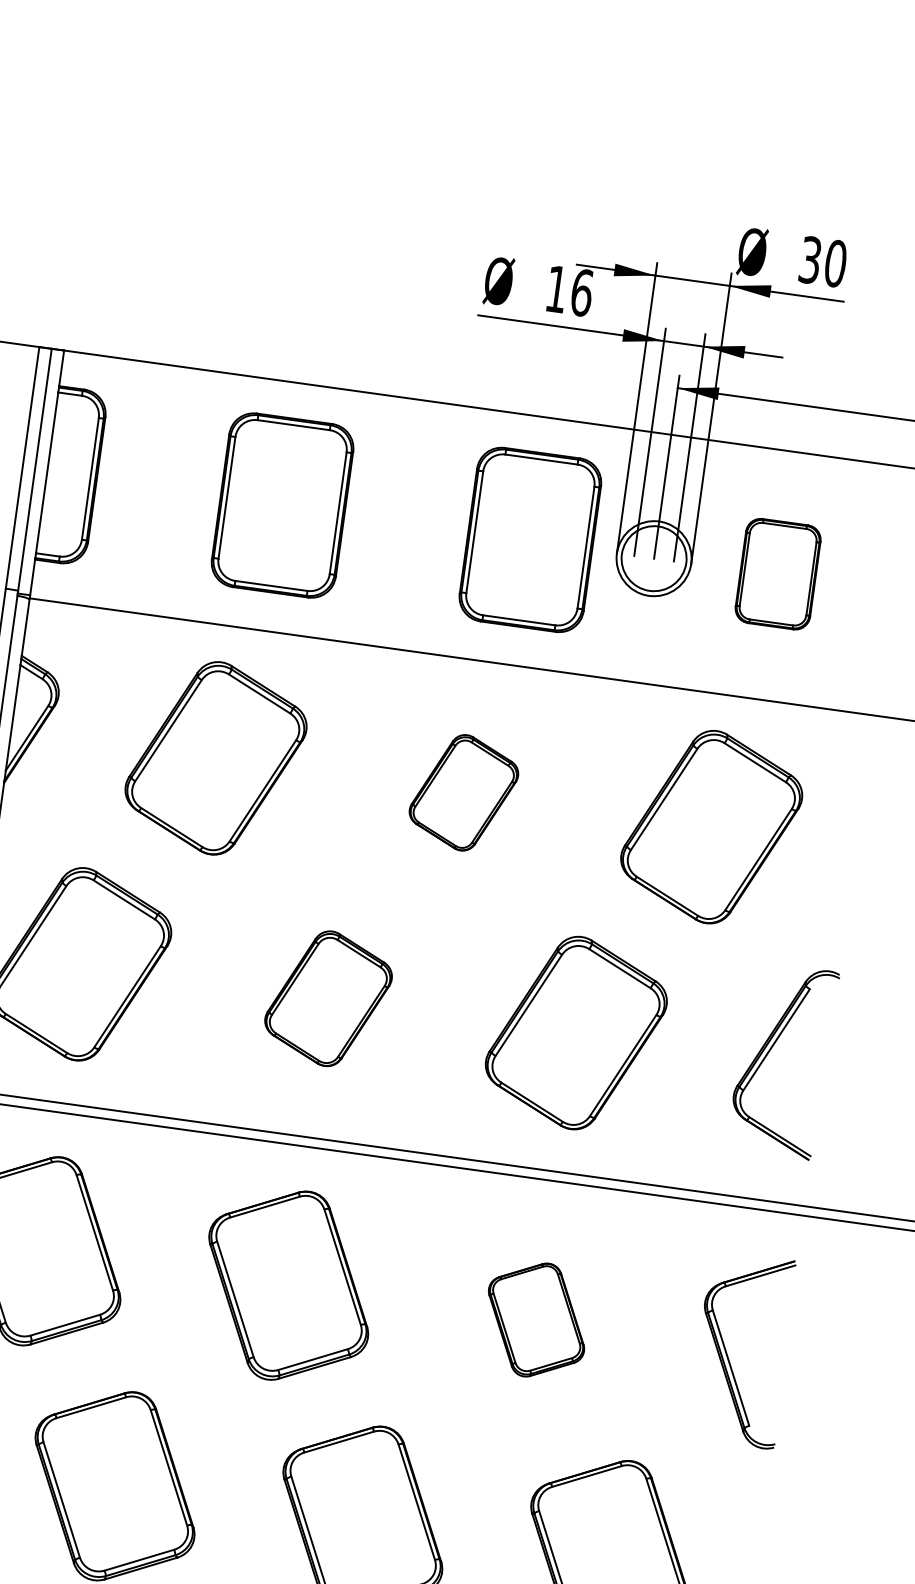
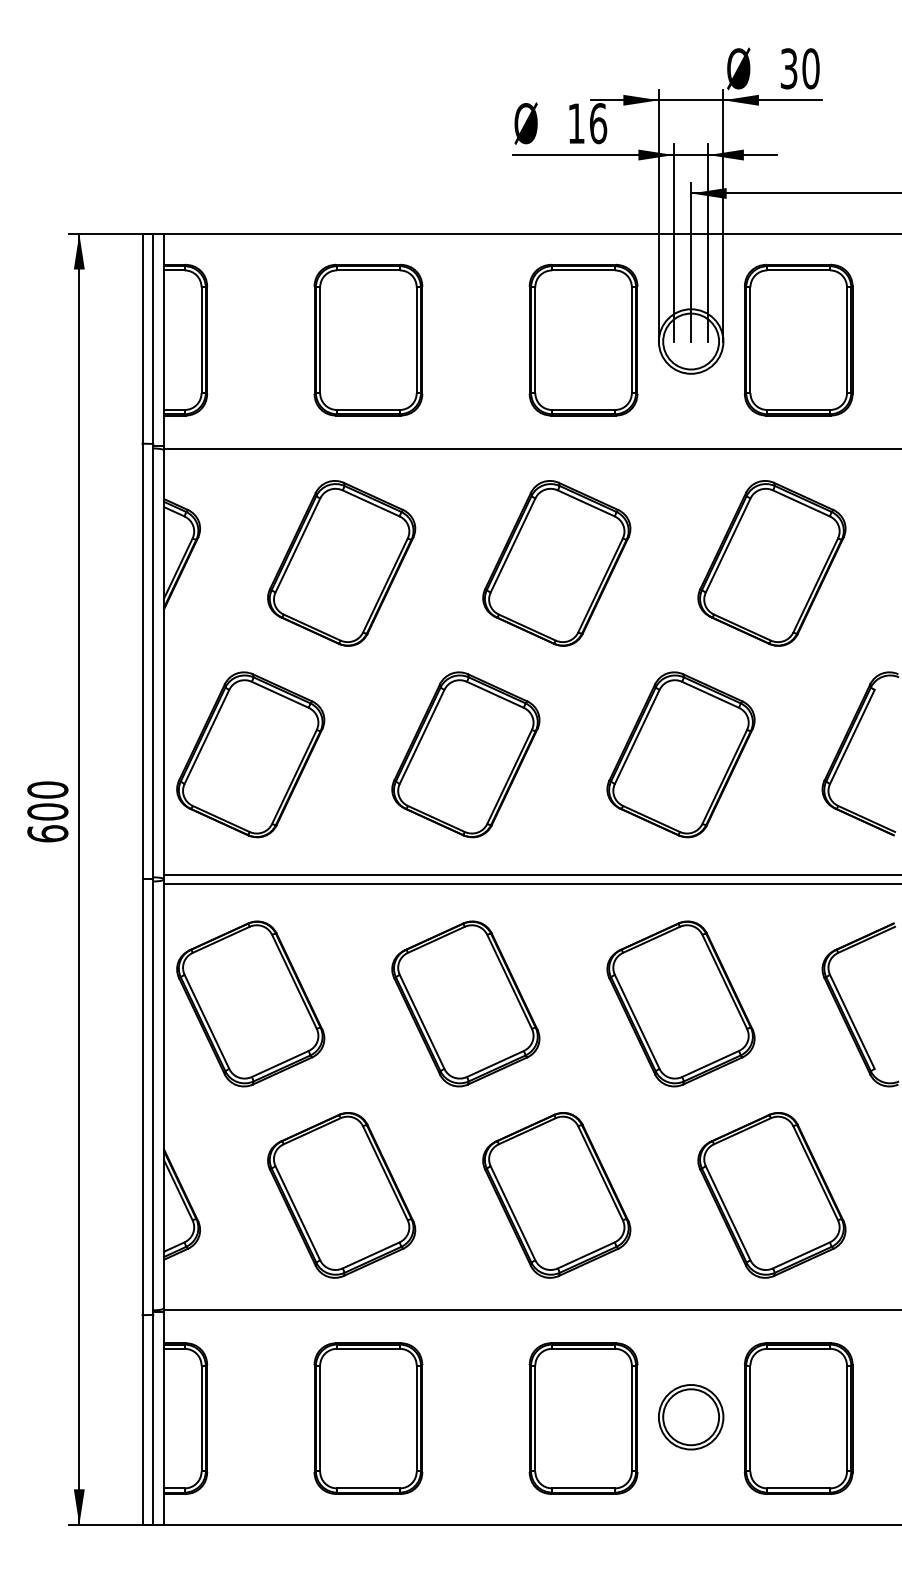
part: (778, 573) -> (798, 339), size x1.67
part: (463, 792) -> (556, 563), size x1.67
part: (328, 998) -> (465, 754), size x1.43
part: (536, 1319) -> (680, 1003), size x1.67

